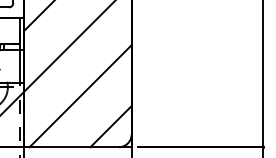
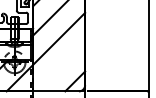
line: (80, 95) -> (60, 66), removed

